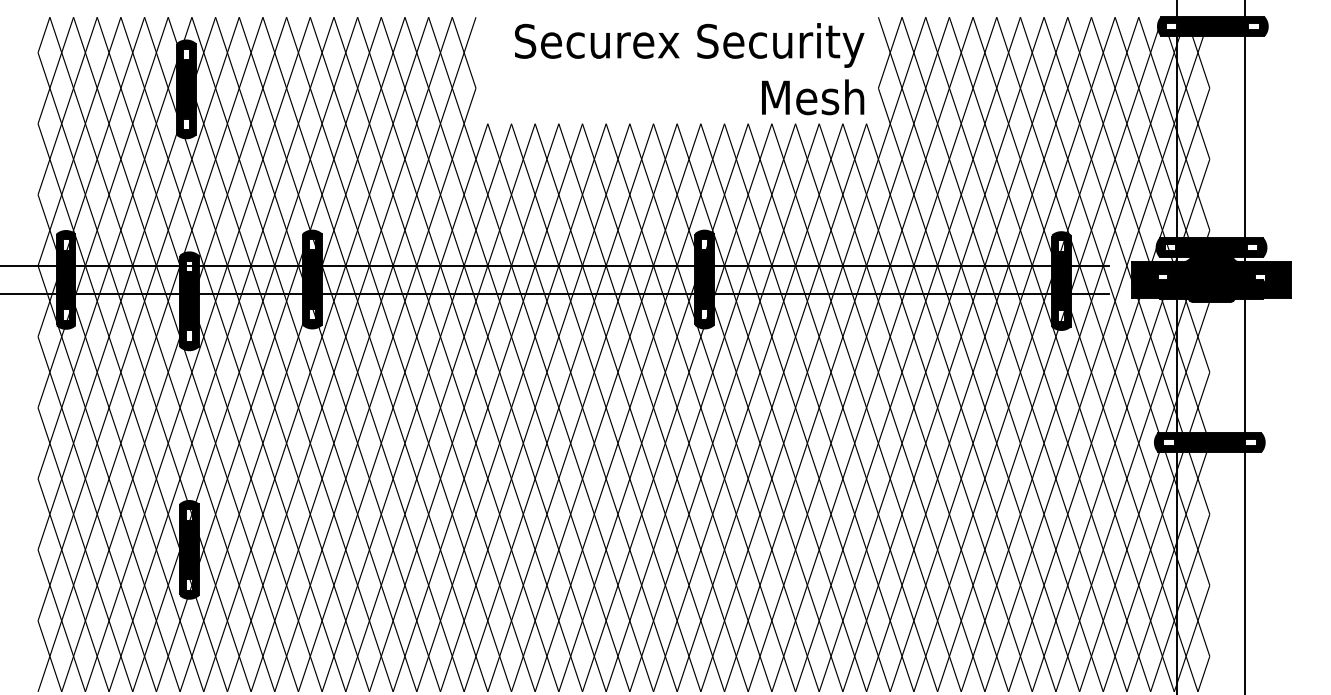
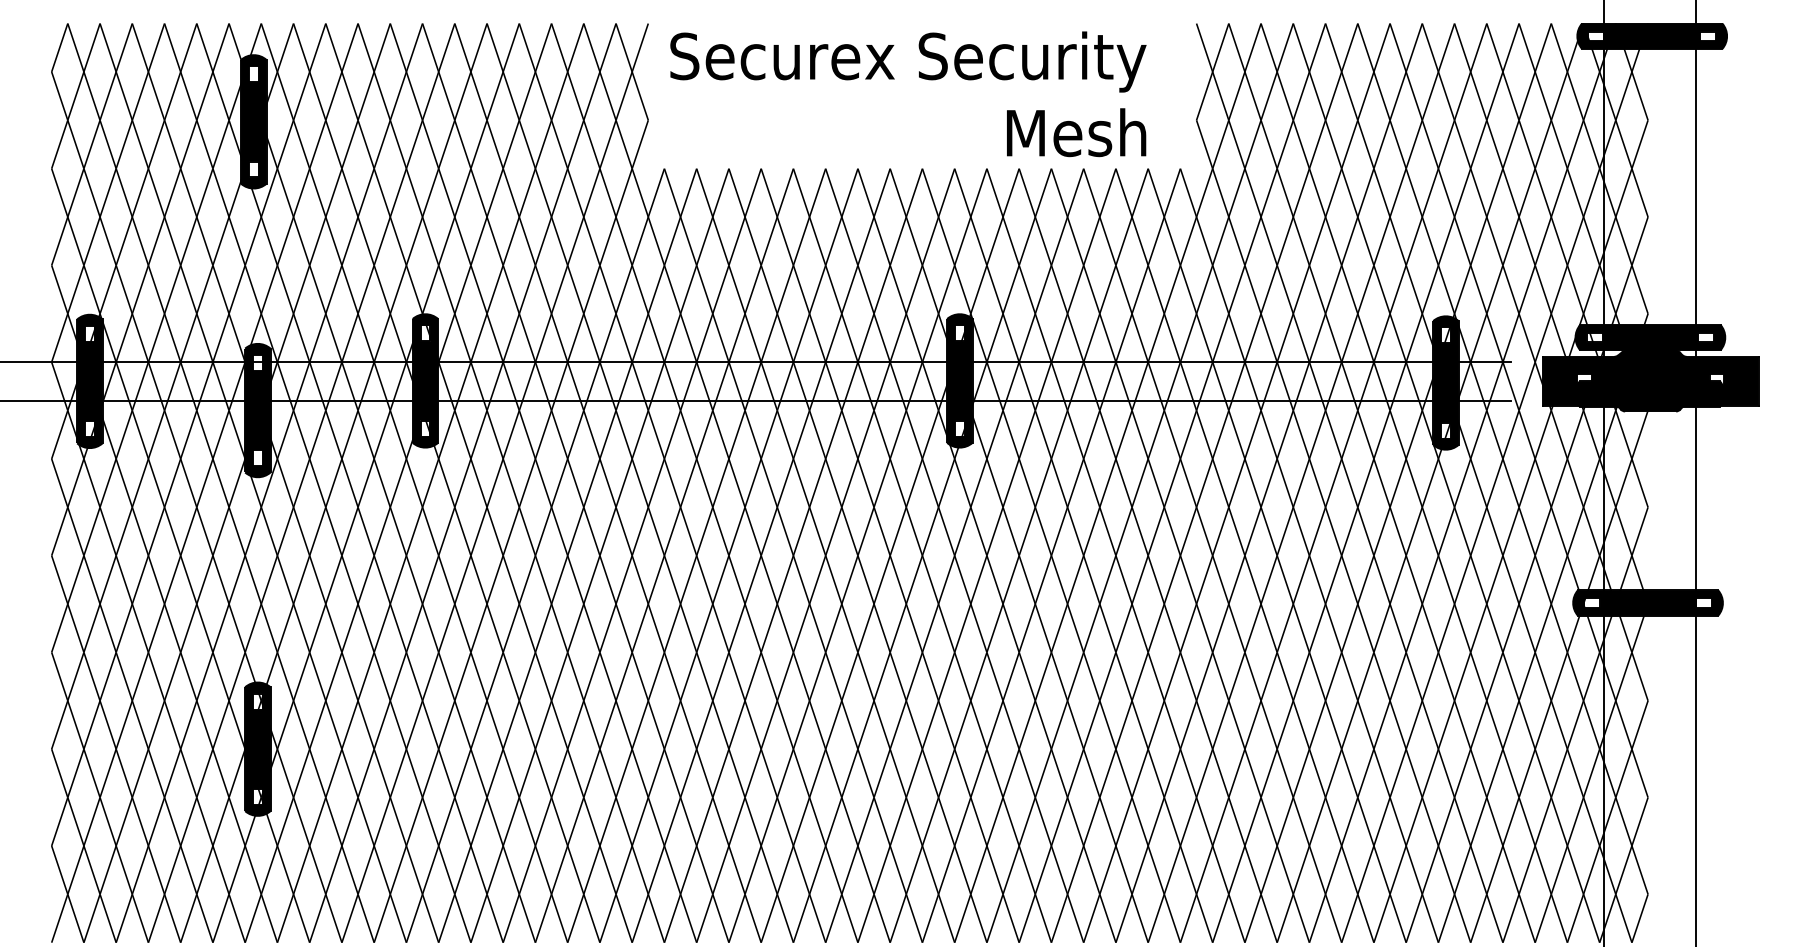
text: (689, 69) -> (908, 94), moved

